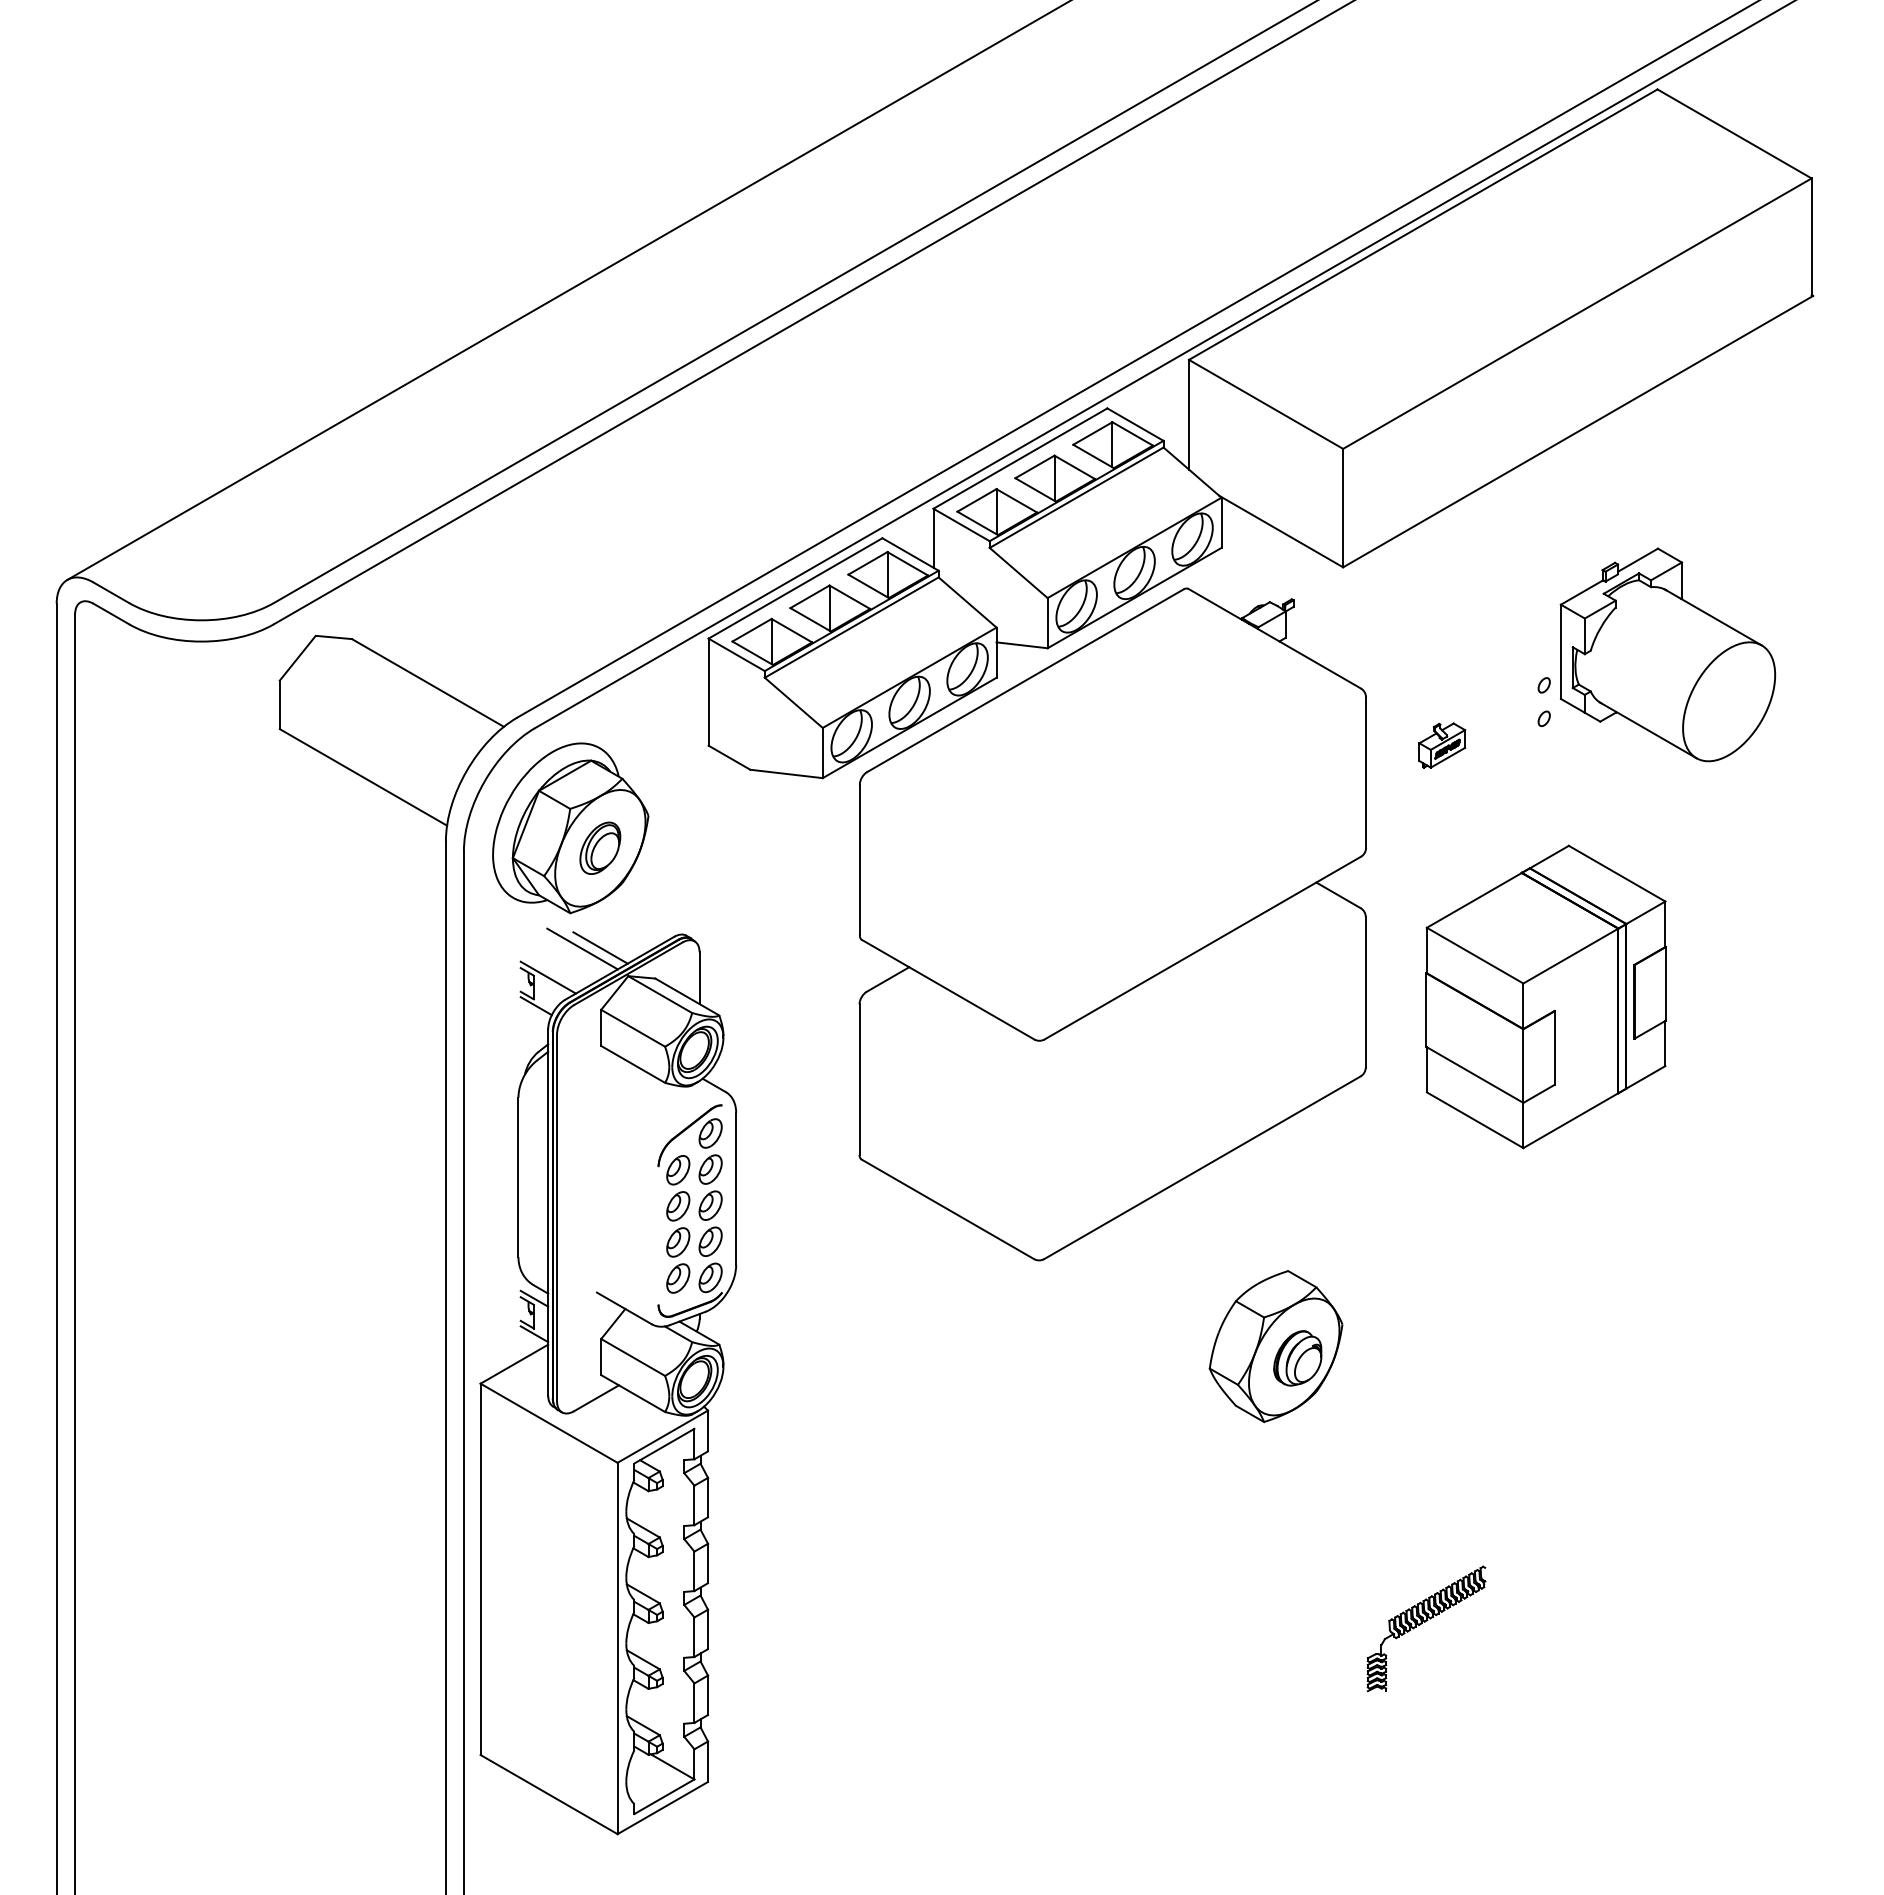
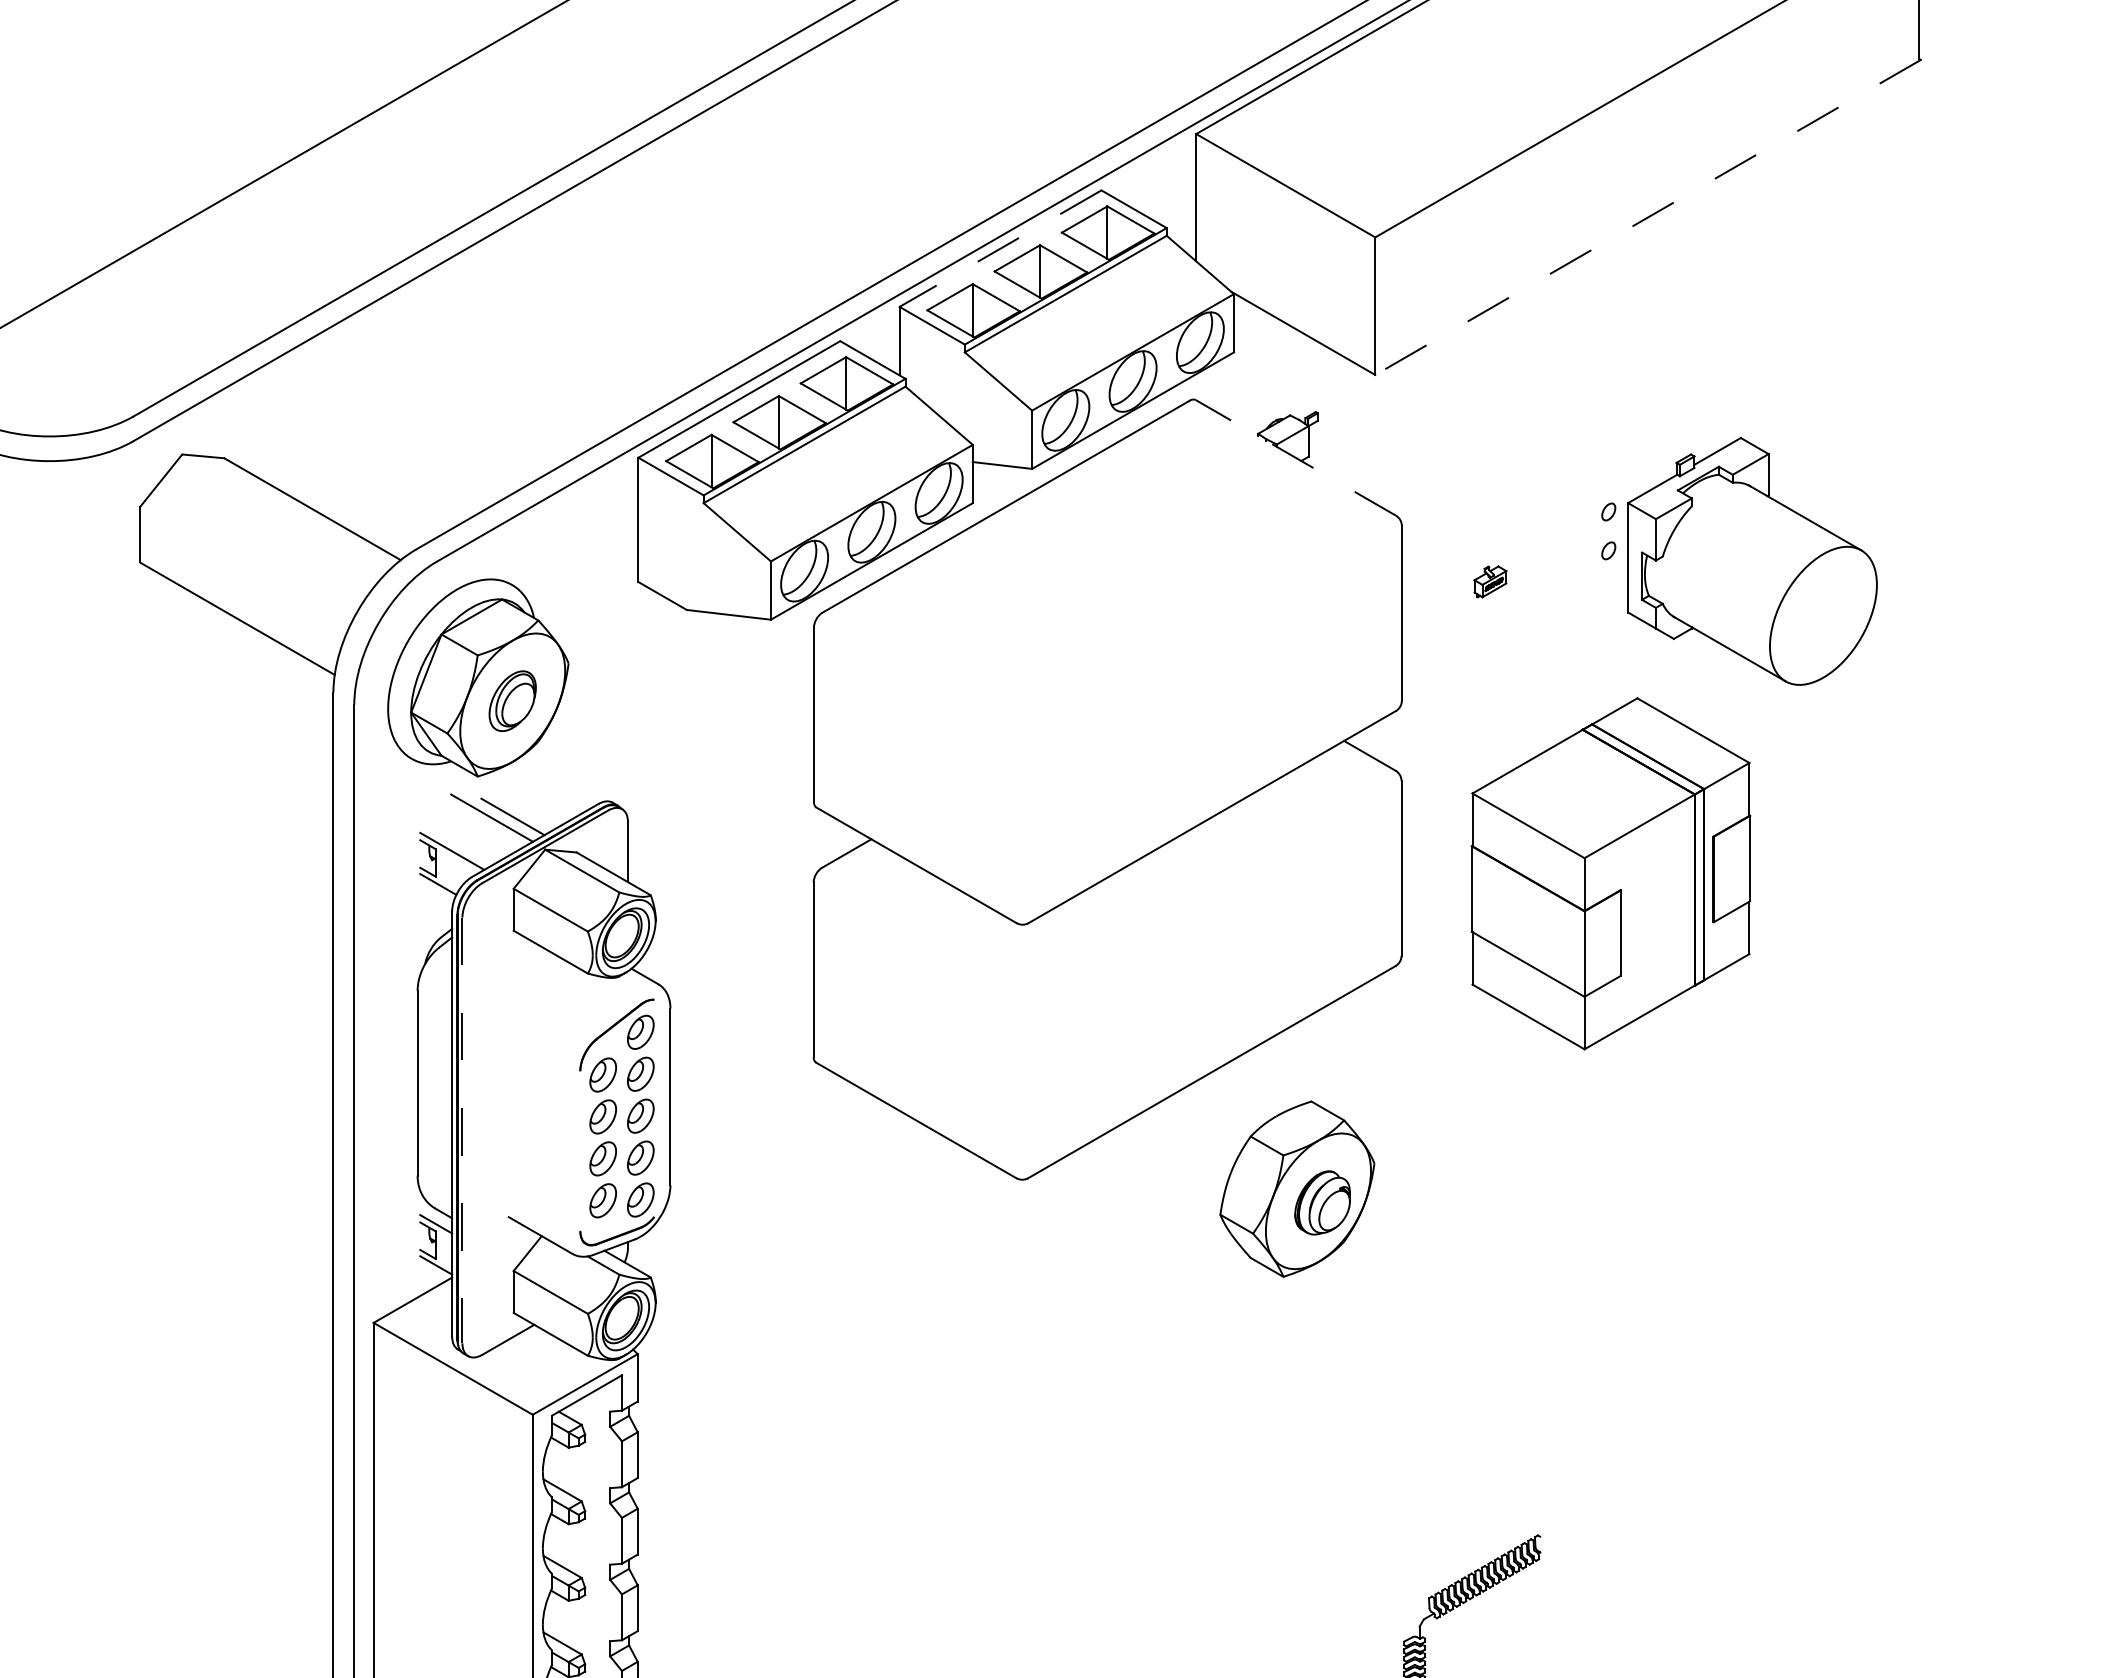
line: (1577, 431) -> (1647, 217), solid -> dashed
line: (1020, 458) -> (1000, 248), solid -> dashed
line: (1274, 638) -> (1295, 457), solid -> dashed
part: (1667, 654) -> (1751, 560), moved
part: (1442, 745) -> (1490, 581), size x0.6
line: (557, 1218) -> (462, 1131), solid -> dashed
part: (1275, 1346) -> (1296, 1189), moved

